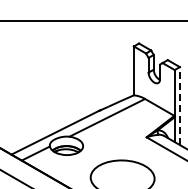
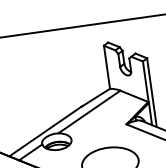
line: (179, 106) -> (151, 93), dashed -> solid

